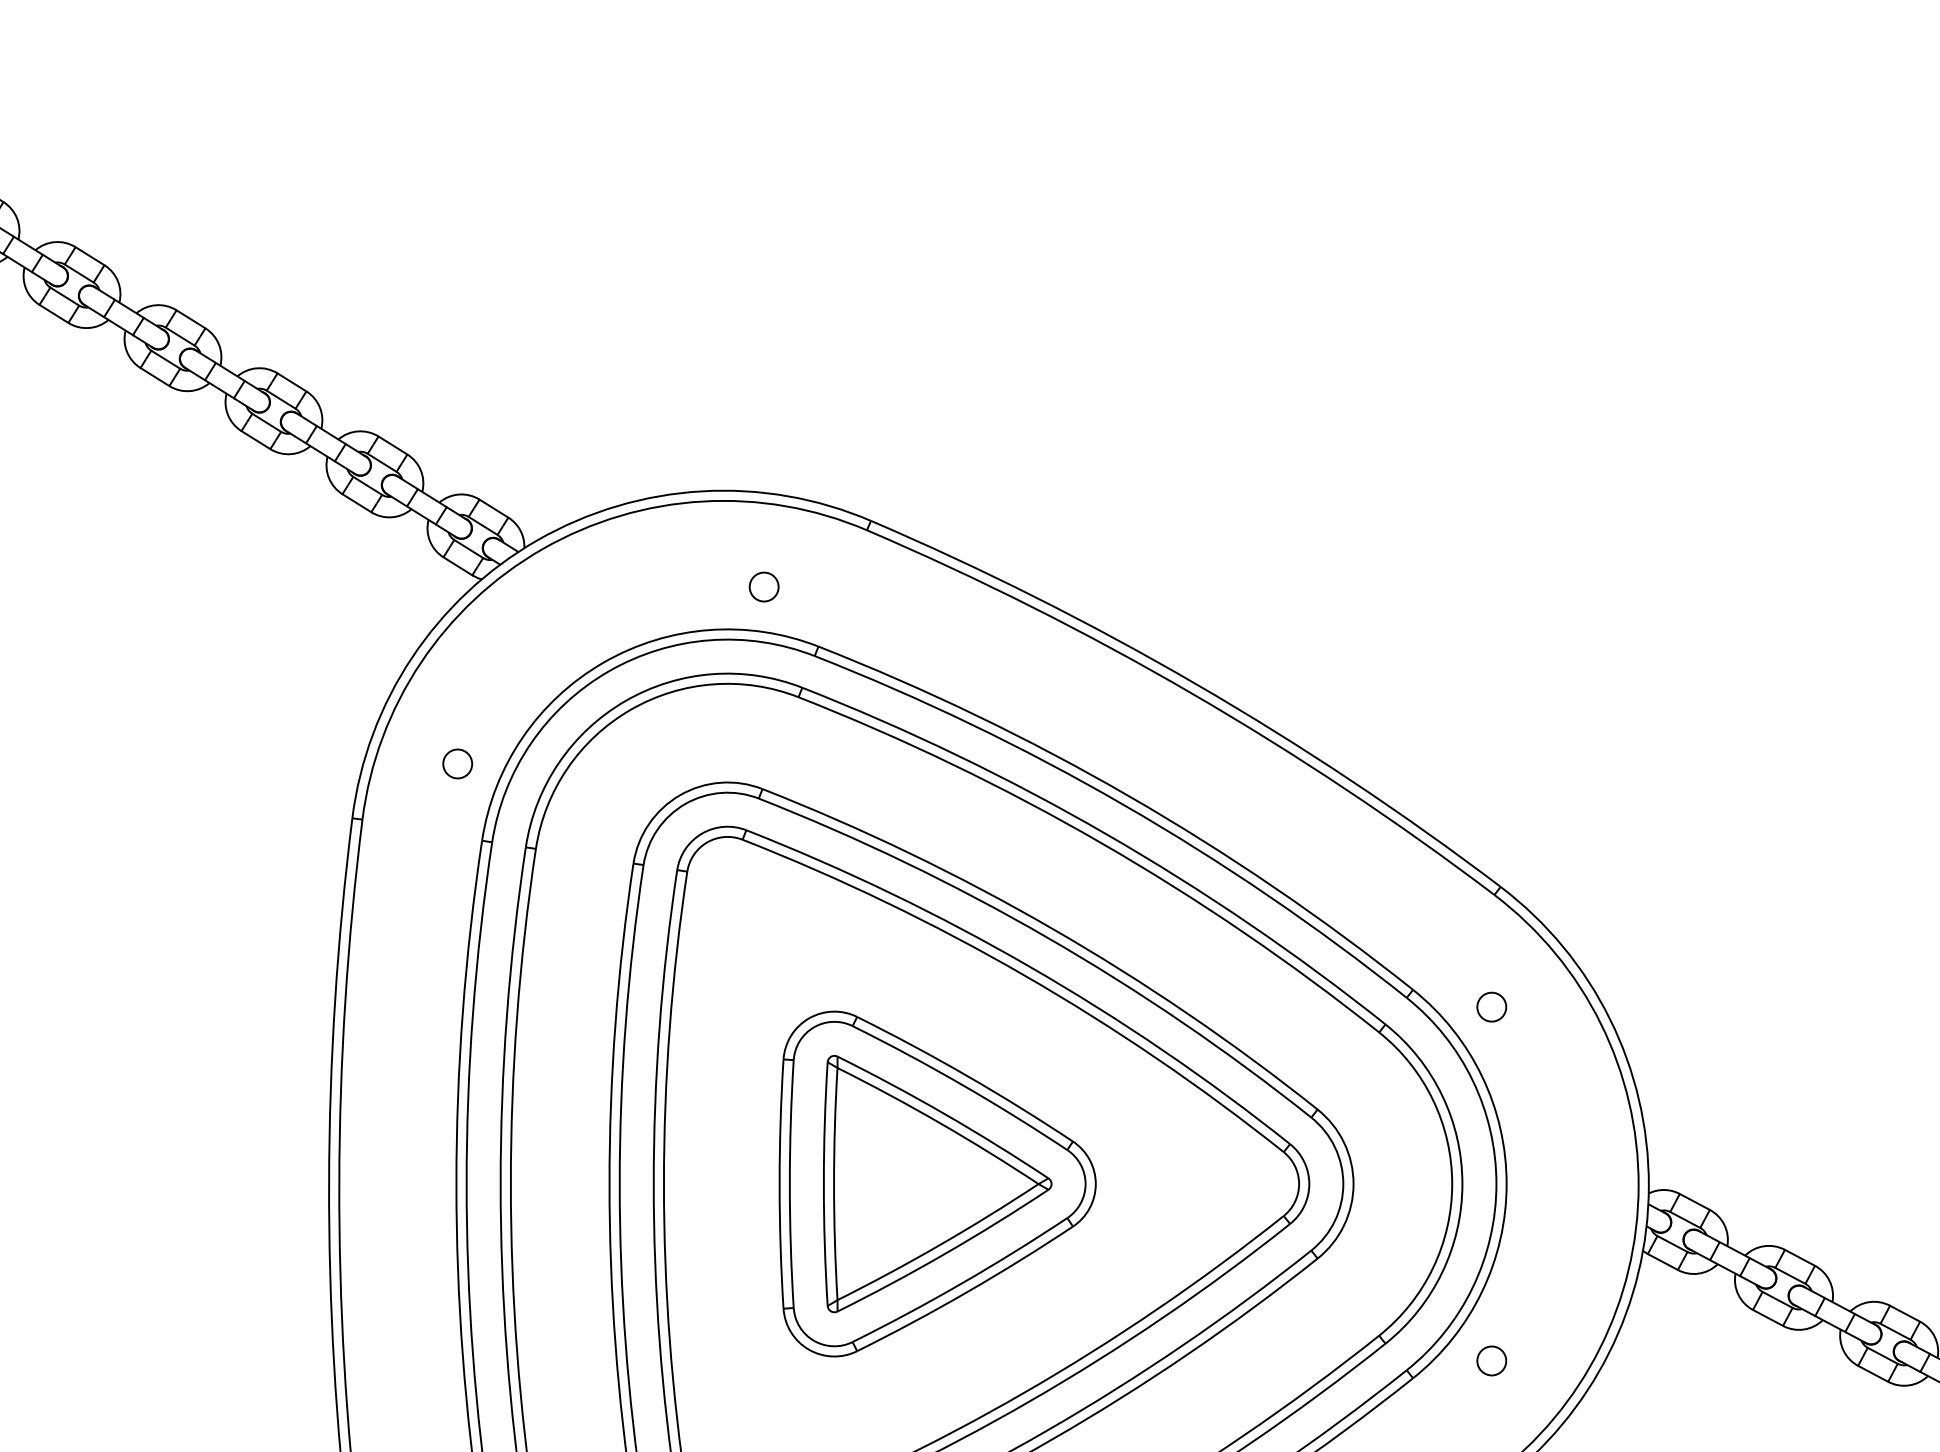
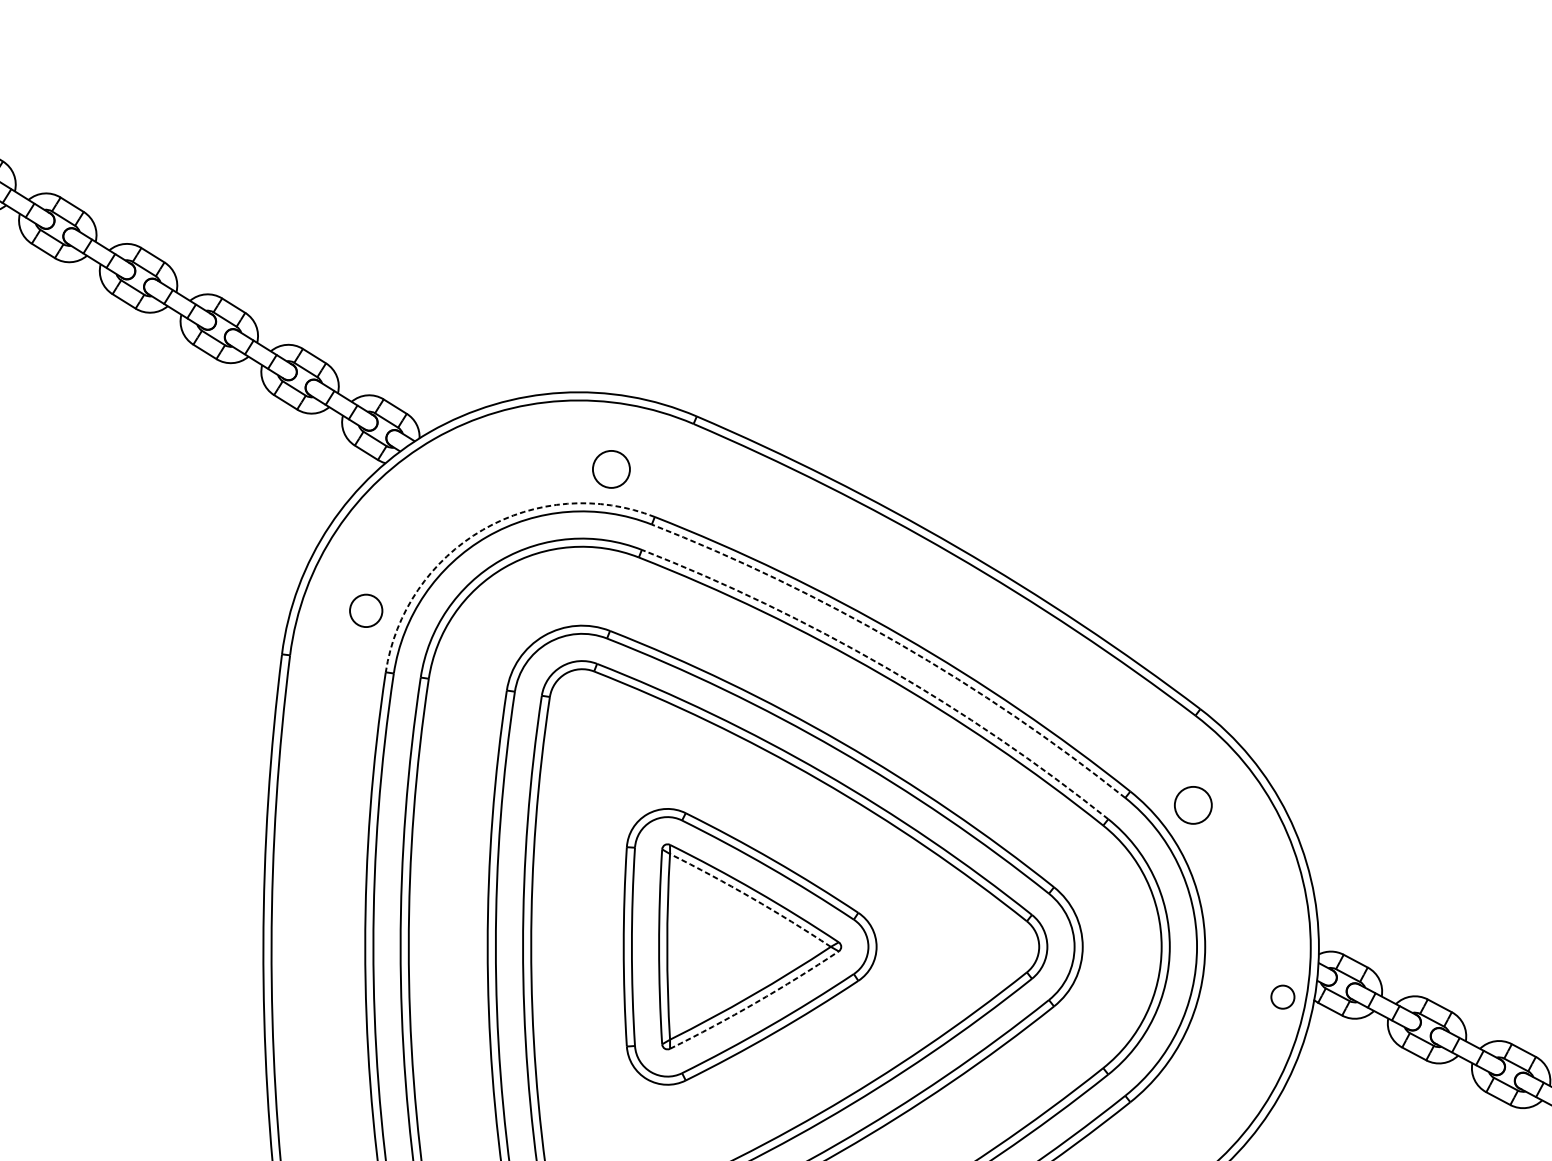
circle: (763, 586) -> (610, 468), size x1.6
arc: (603, 662) -> (482, 529), solid -> dashed
circle: (457, 763) -> (366, 610), size x1.4
arc: (1123, 804) -> (898, 643), solid -> dashed
arc: (1106, 834) -> (885, 667), solid -> dashed
circle: (1491, 1006) -> (1193, 804), size x1.6
arc: (939, 1123) -> (751, 898), solid -> dashed
arc: (944, 1253) -> (755, 1002), solid -> dashed
circle: (1491, 1360) -> (1282, 996), moved

